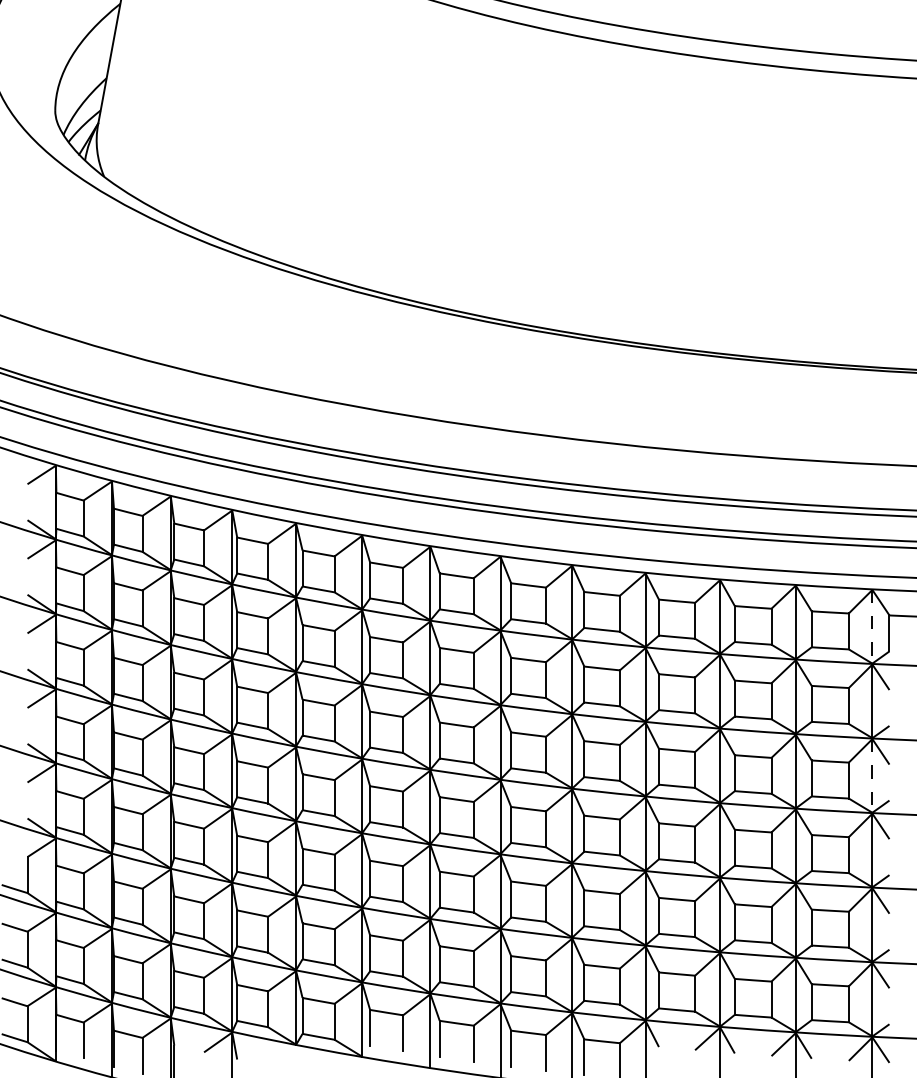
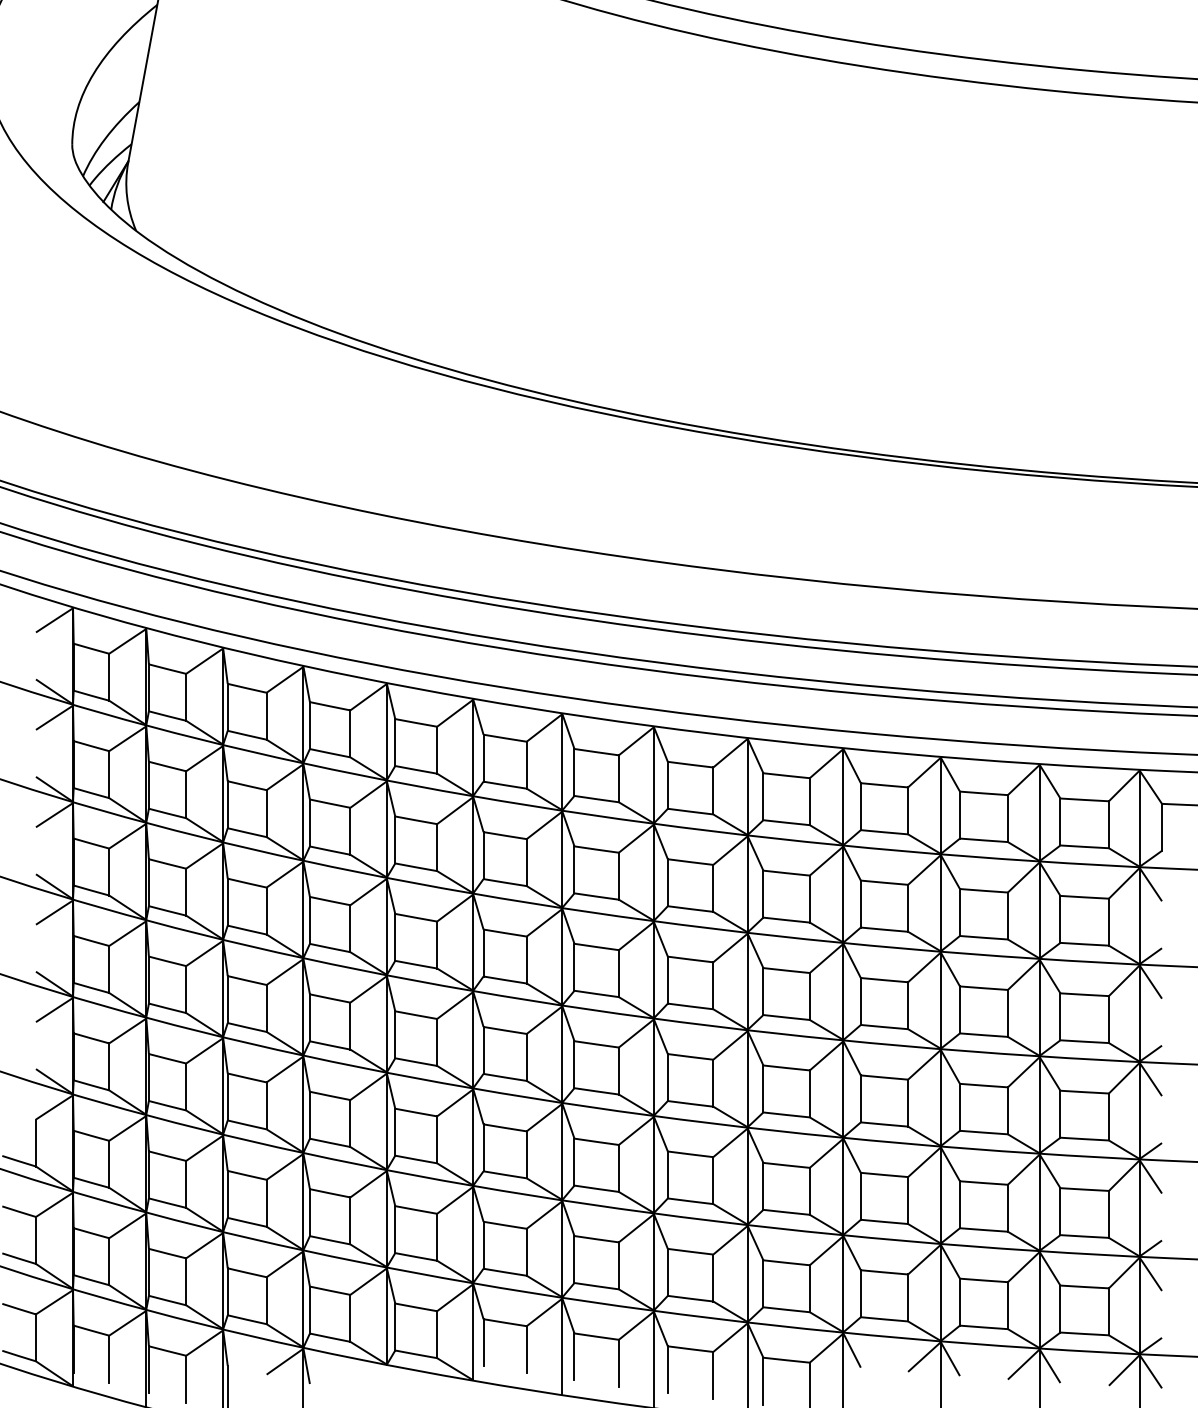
line: (872, 627) -> (1139, 819), dashed -> solid
line: (872, 776) -> (1139, 1014), dashed -> solid

